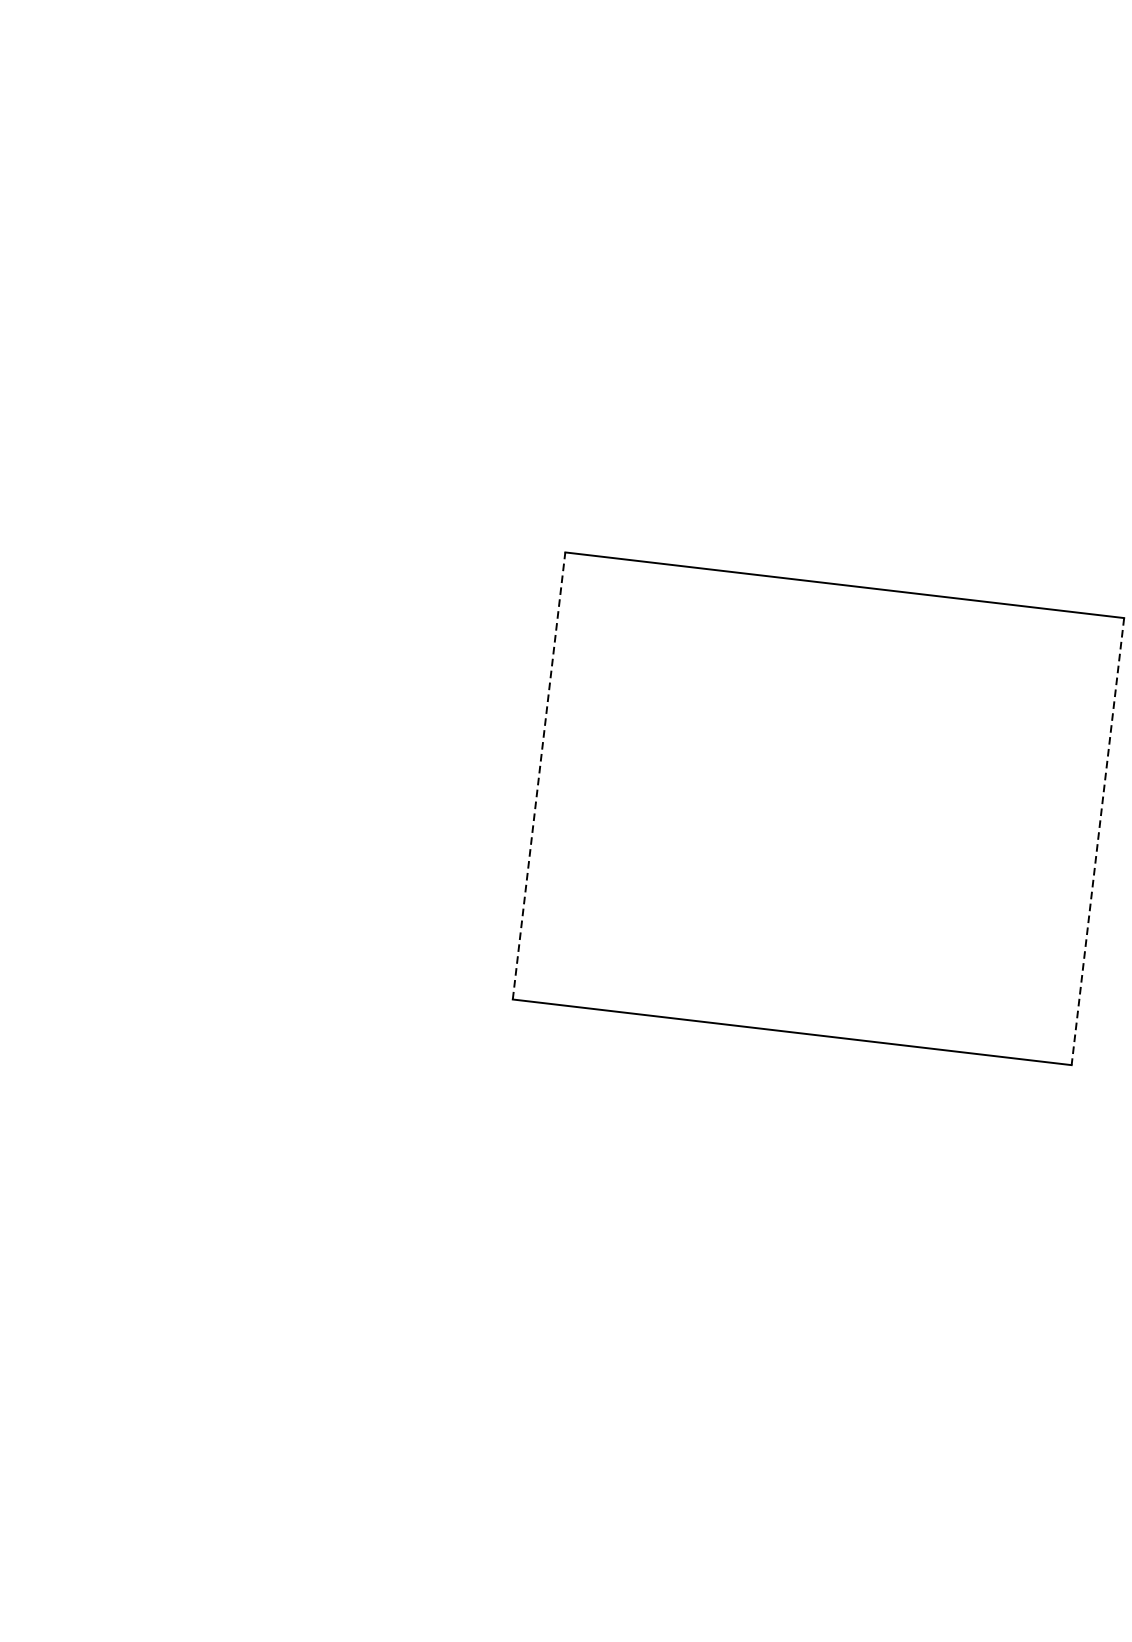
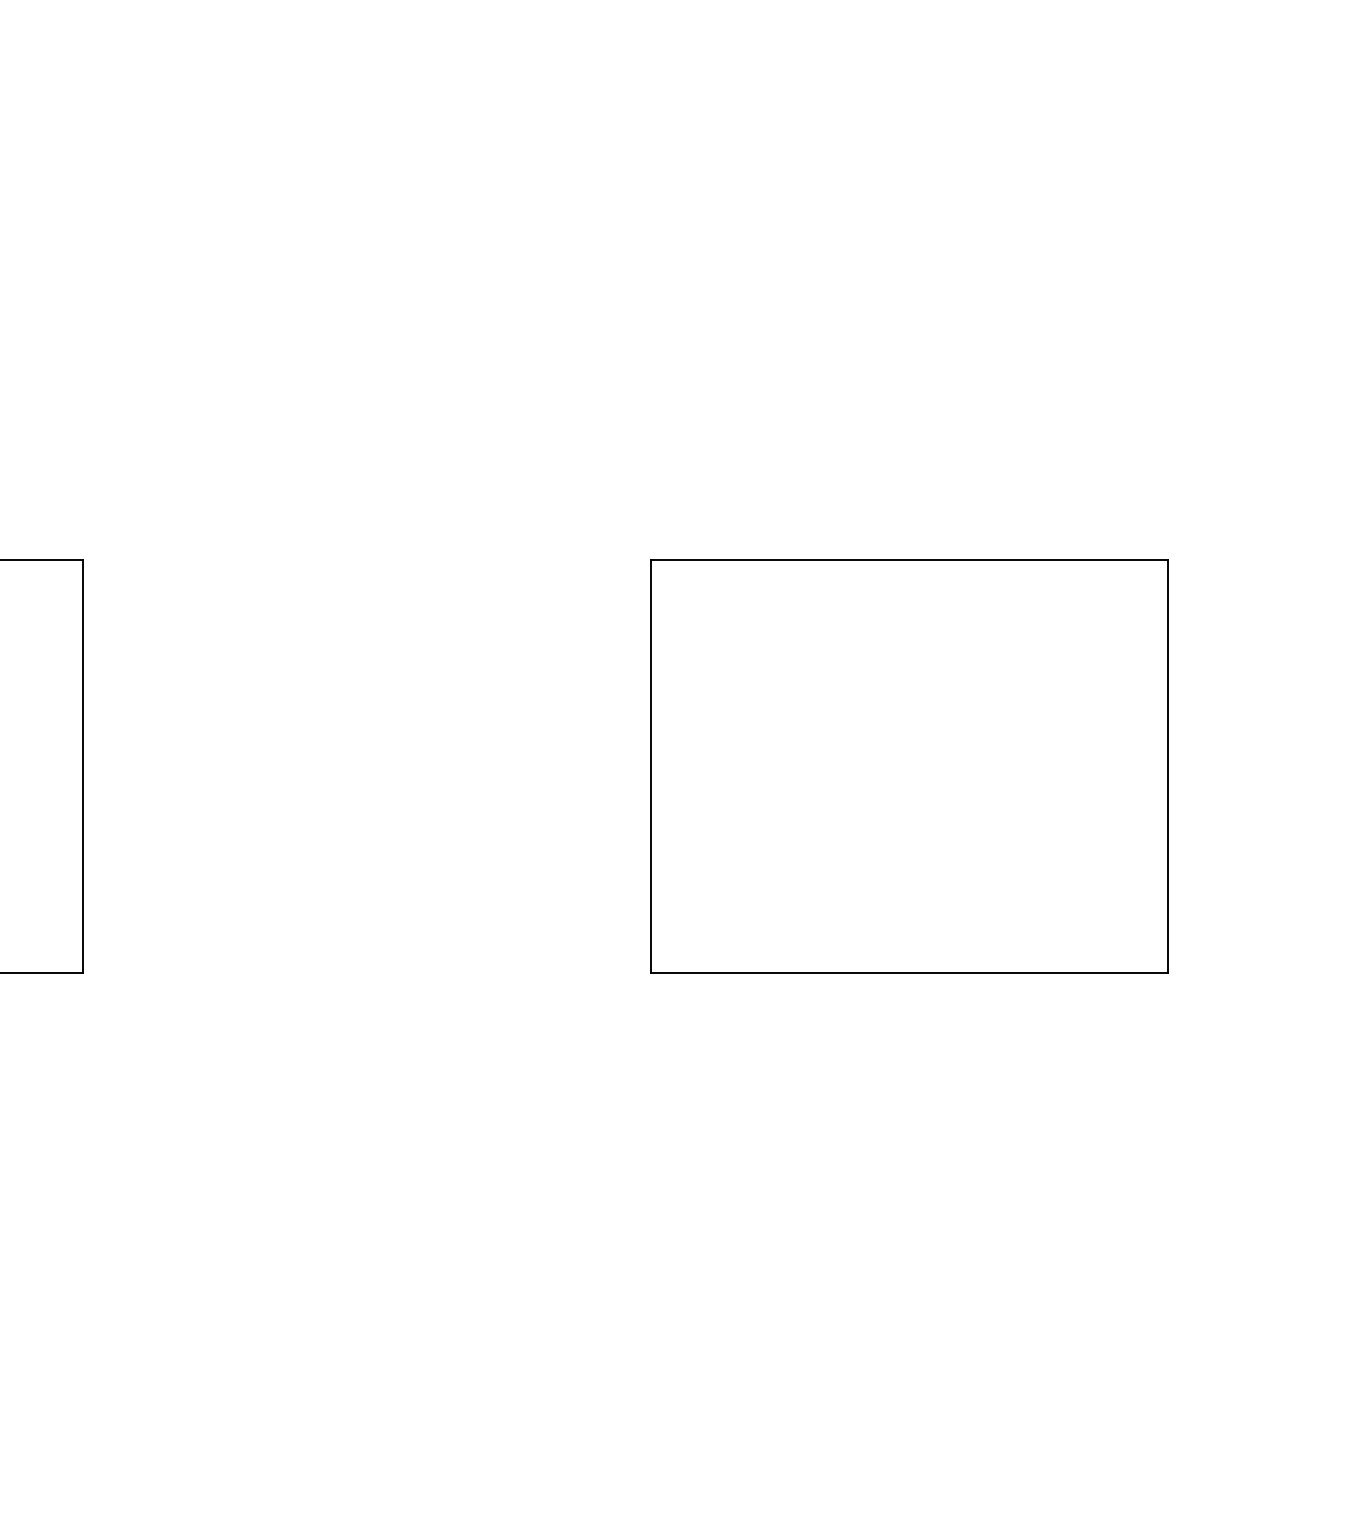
line: (539, 776) -> (651, 766), dashed -> solid
line: (1097, 841) -> (1167, 766), dashed -> solid

